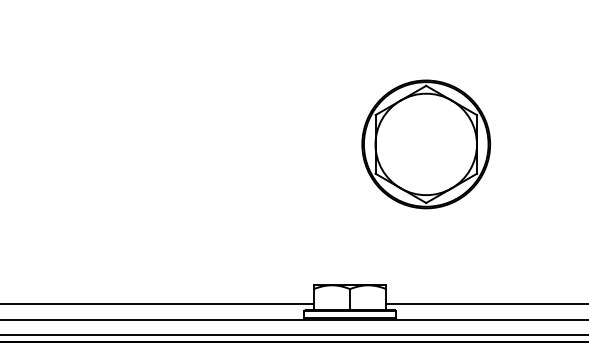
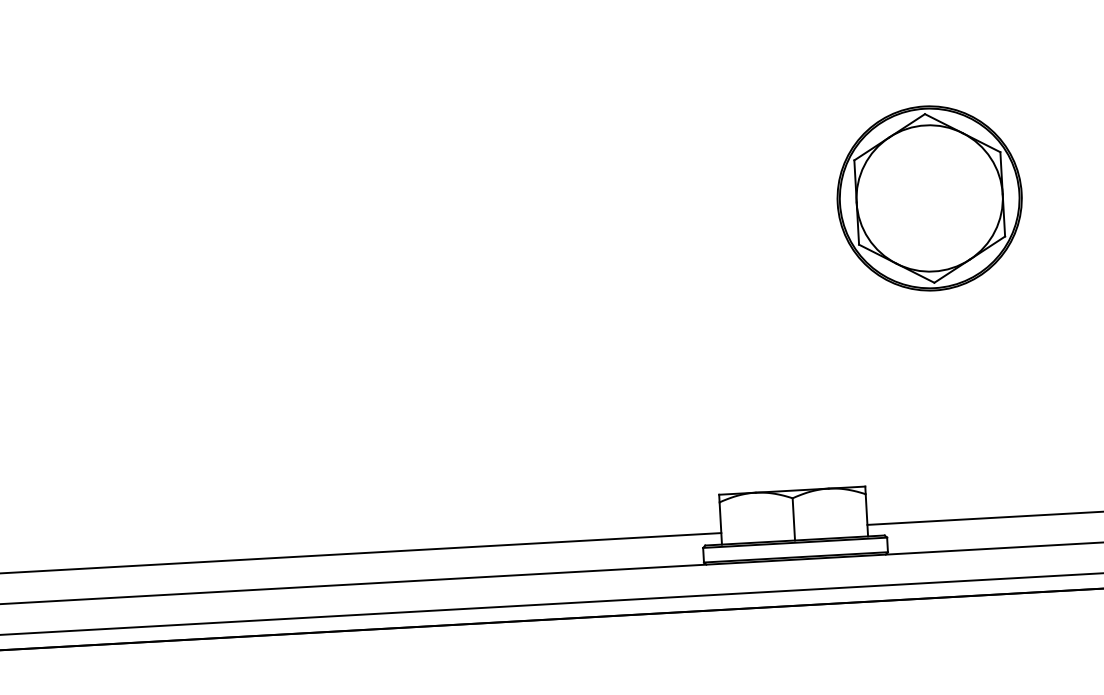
part: (425, 144) -> (928, 198), size x0.71

